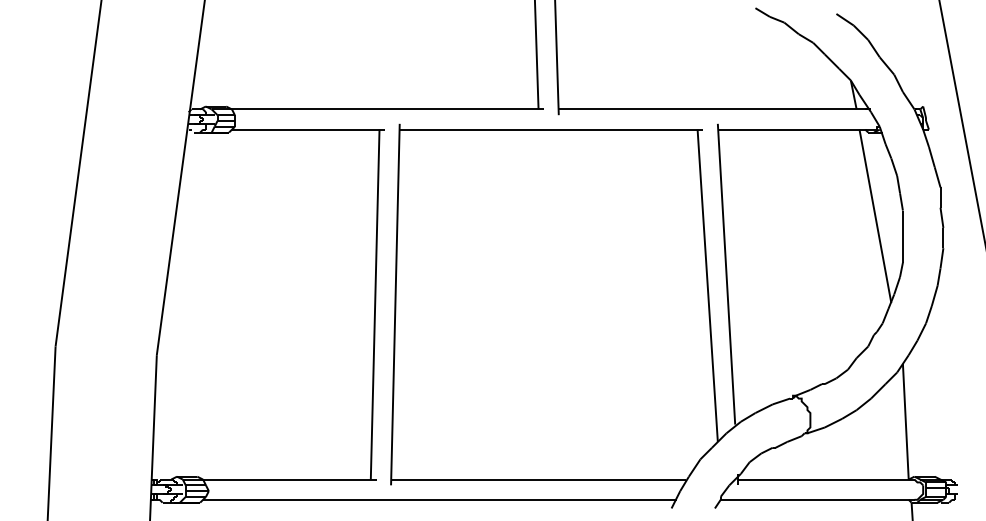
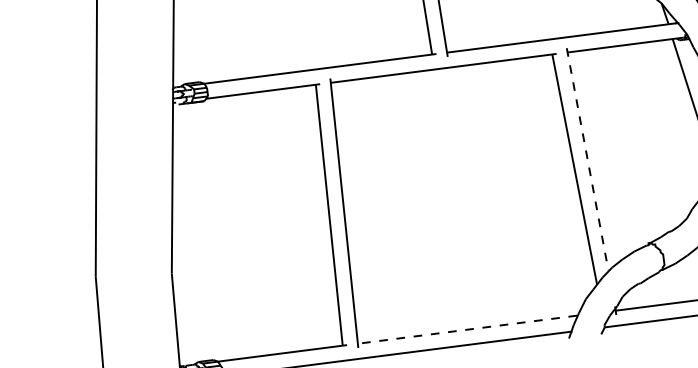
line: (726, 274) -> (587, 159), solid -> dashed
line: (538, 479) -> (467, 329), solid -> dashed

